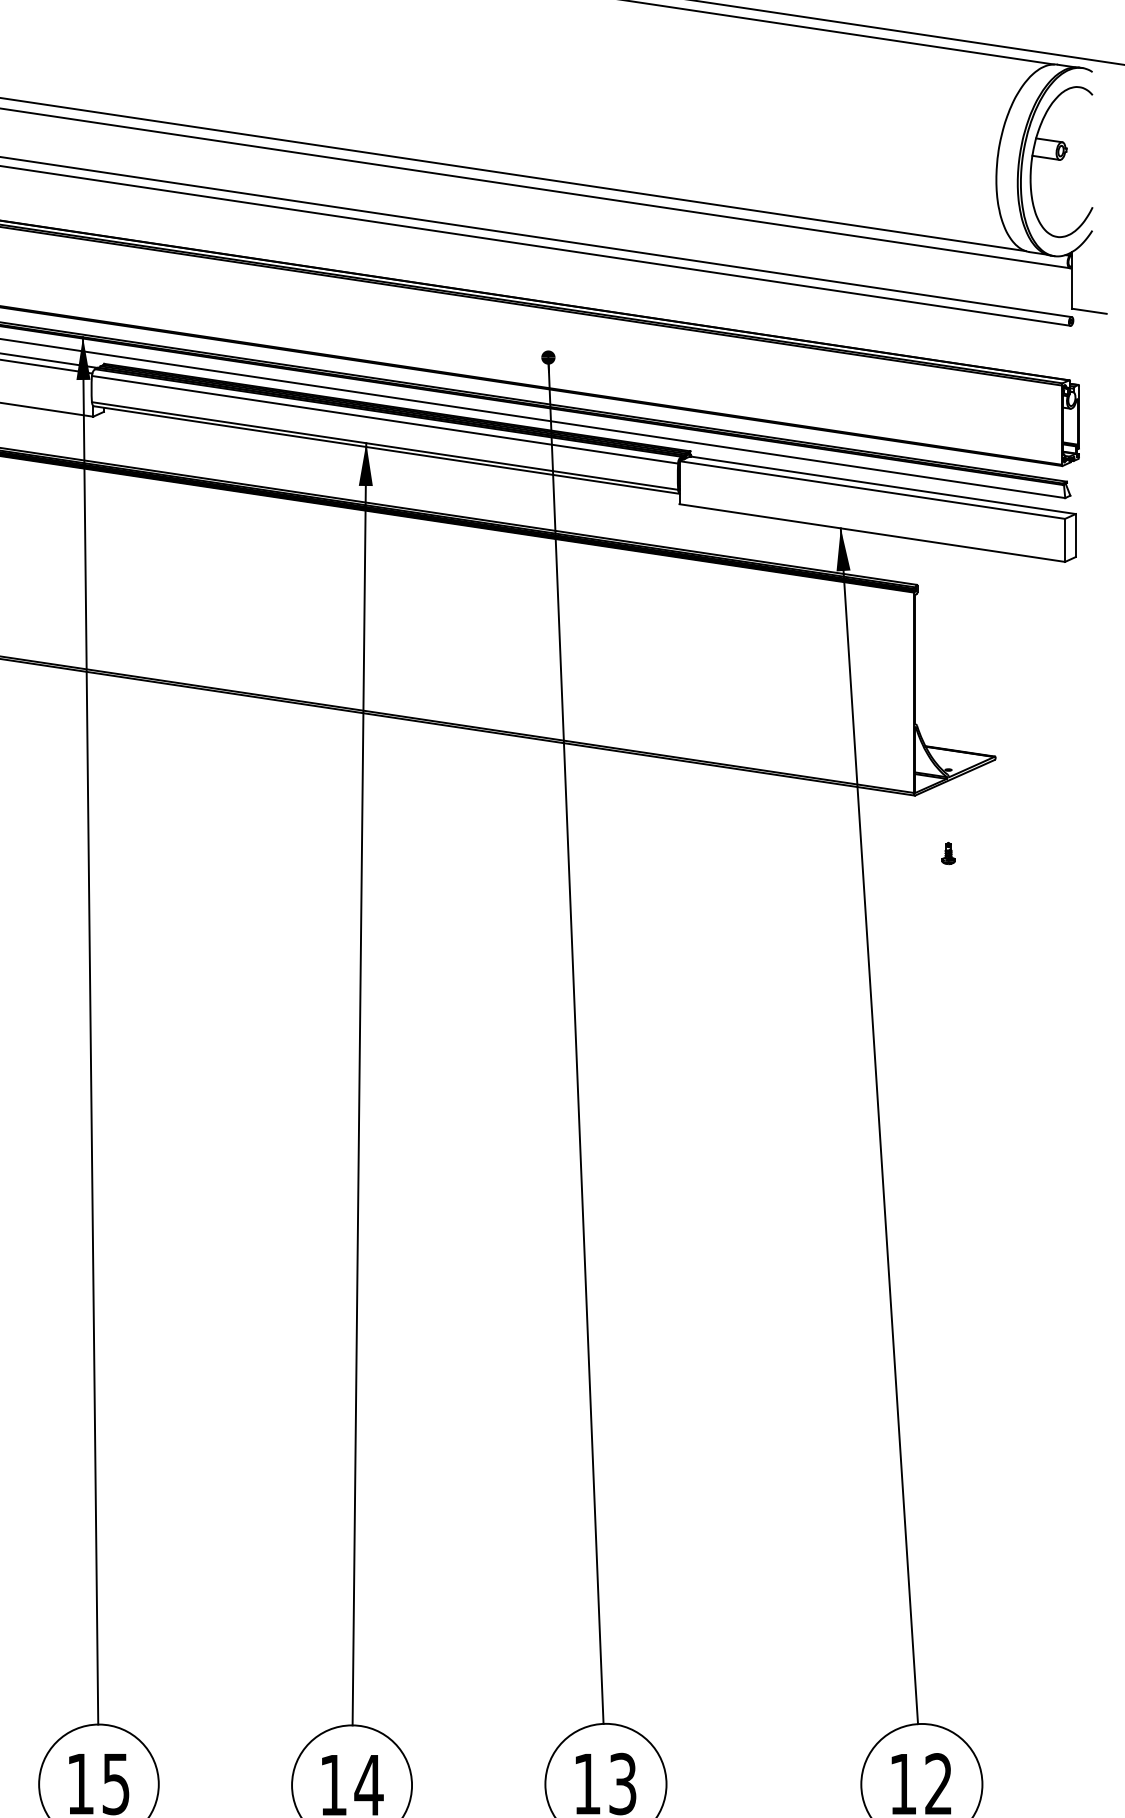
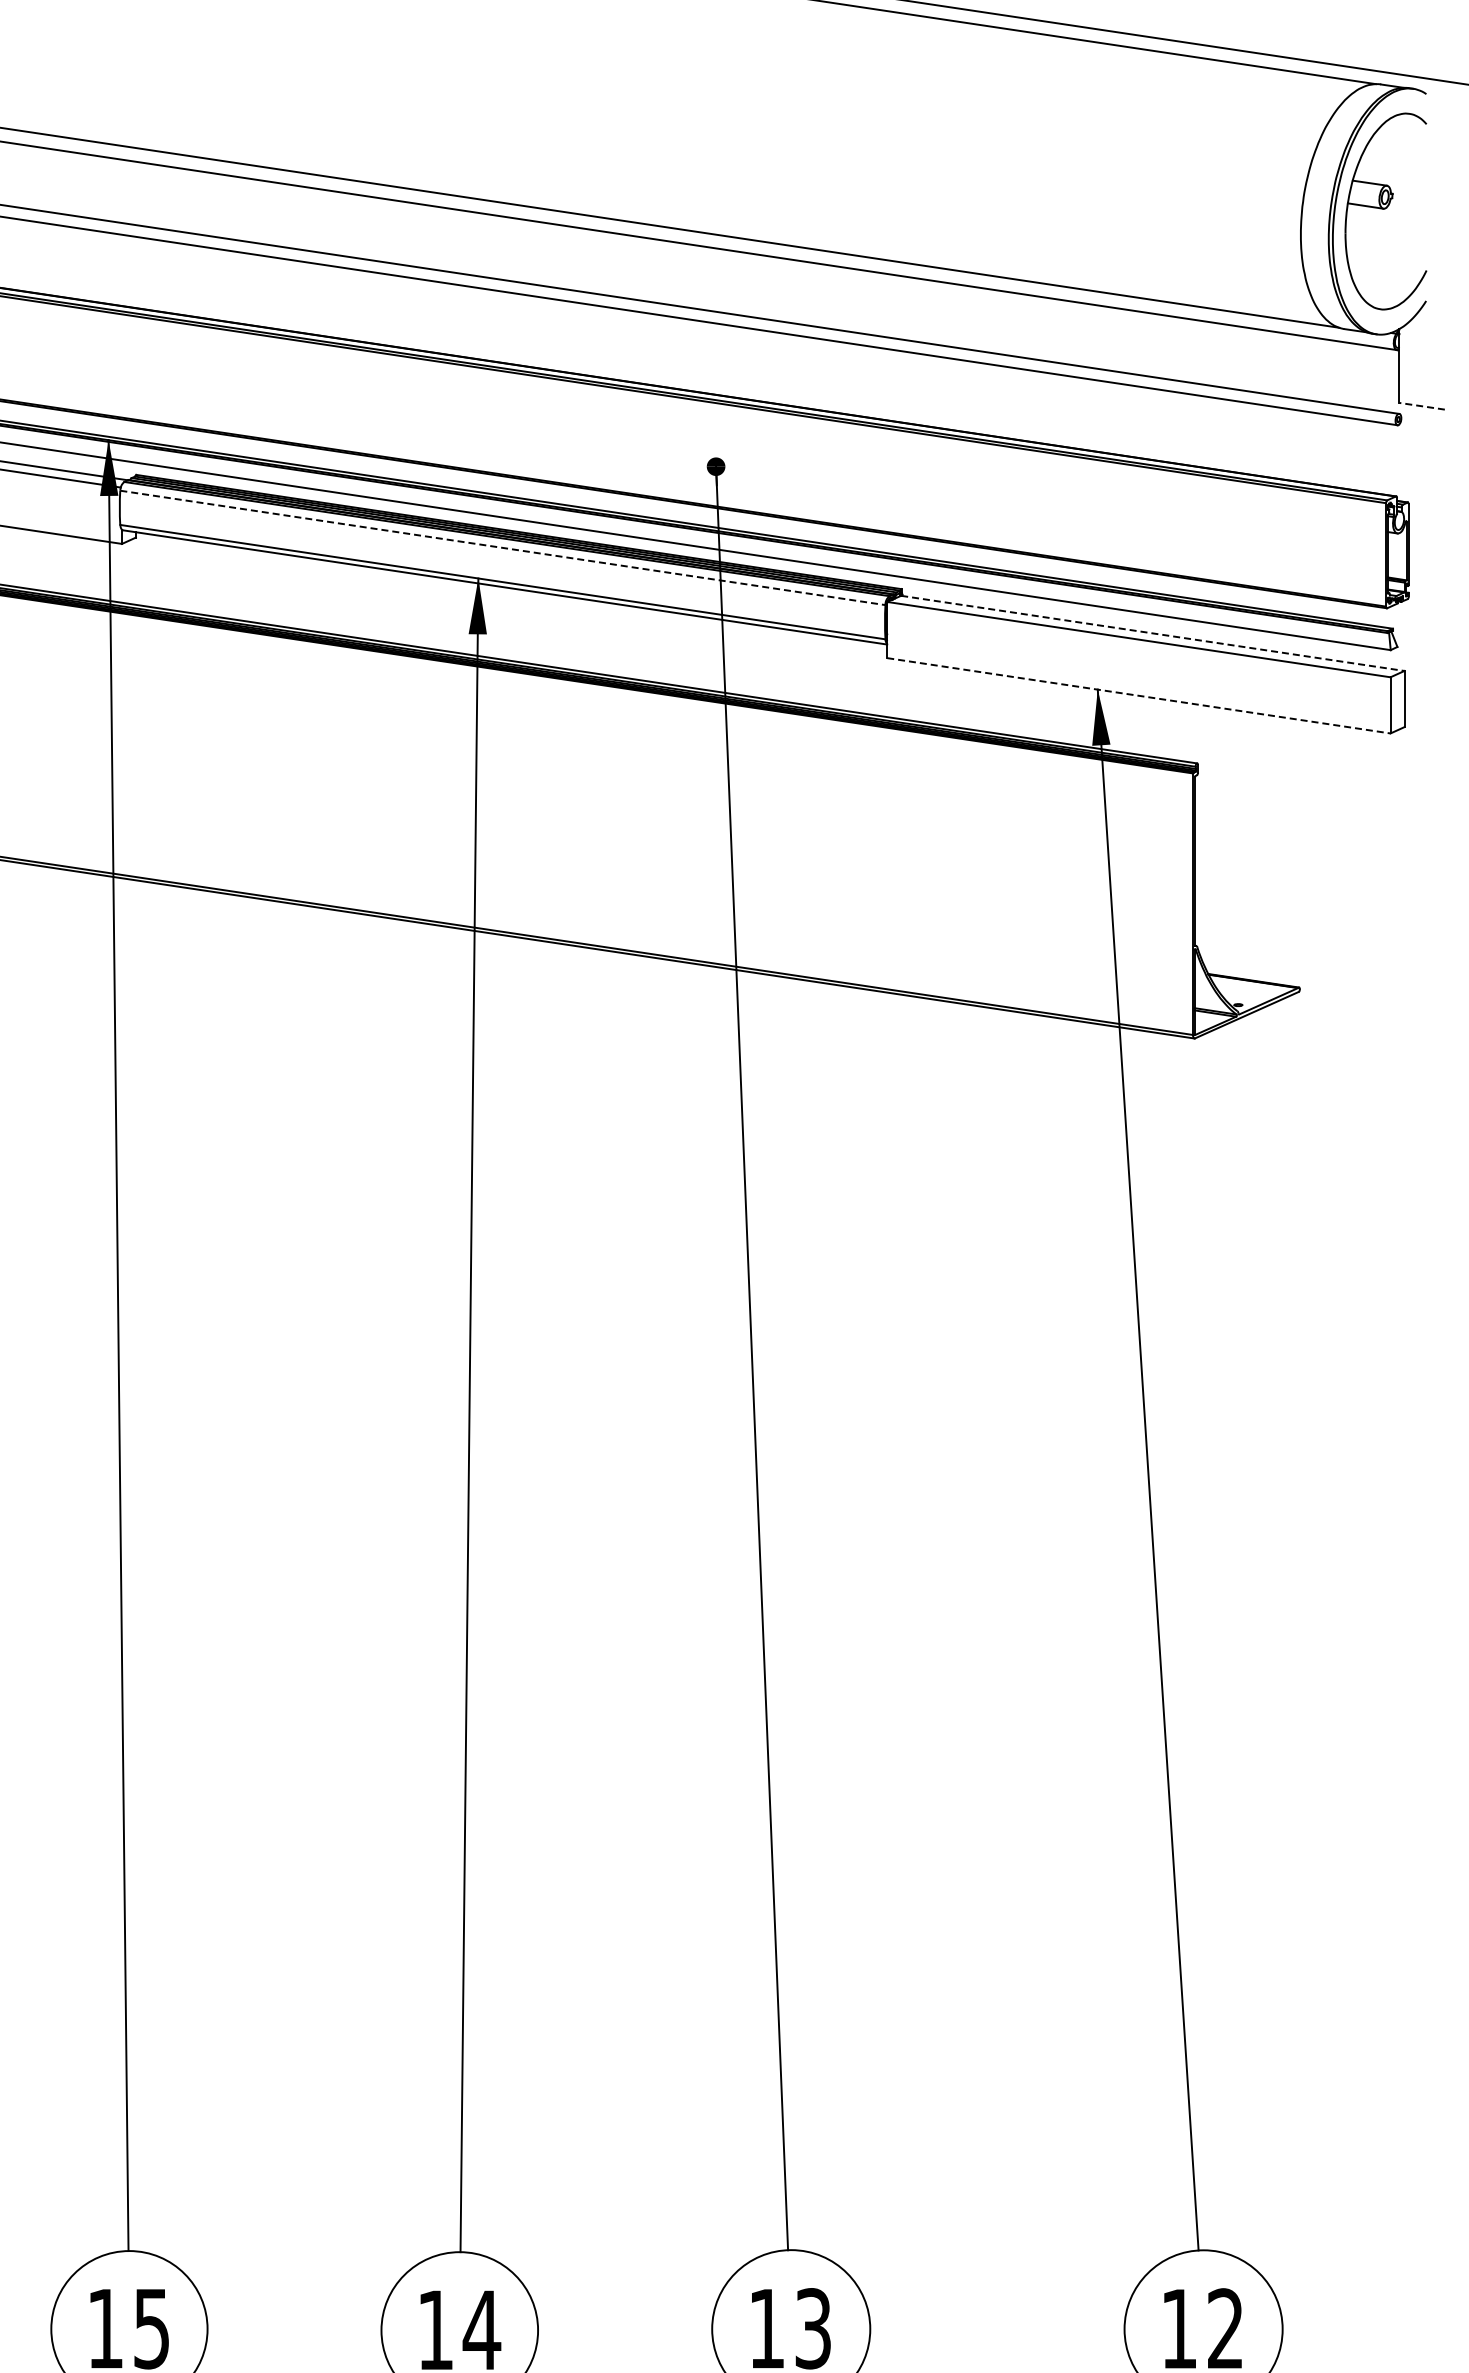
line: (1089, 311) -> (1422, 406), solid -> dashed
line: (384, 419) -> (502, 547), solid -> dashed
line: (883, 485) -> (1153, 633), solid -> dashed
line: (872, 532) -> (1139, 695), solid -> dashed
part: (948, 853) -> (1238, 1113), removed

